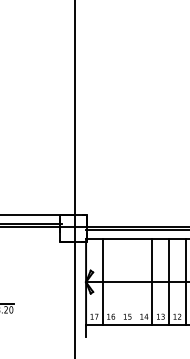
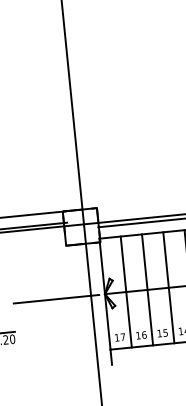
line: (119, 281) -> (147, 289), added
line: (135, 281) -> (168, 286), added
line: (48, 282) -> (56, 299), added

